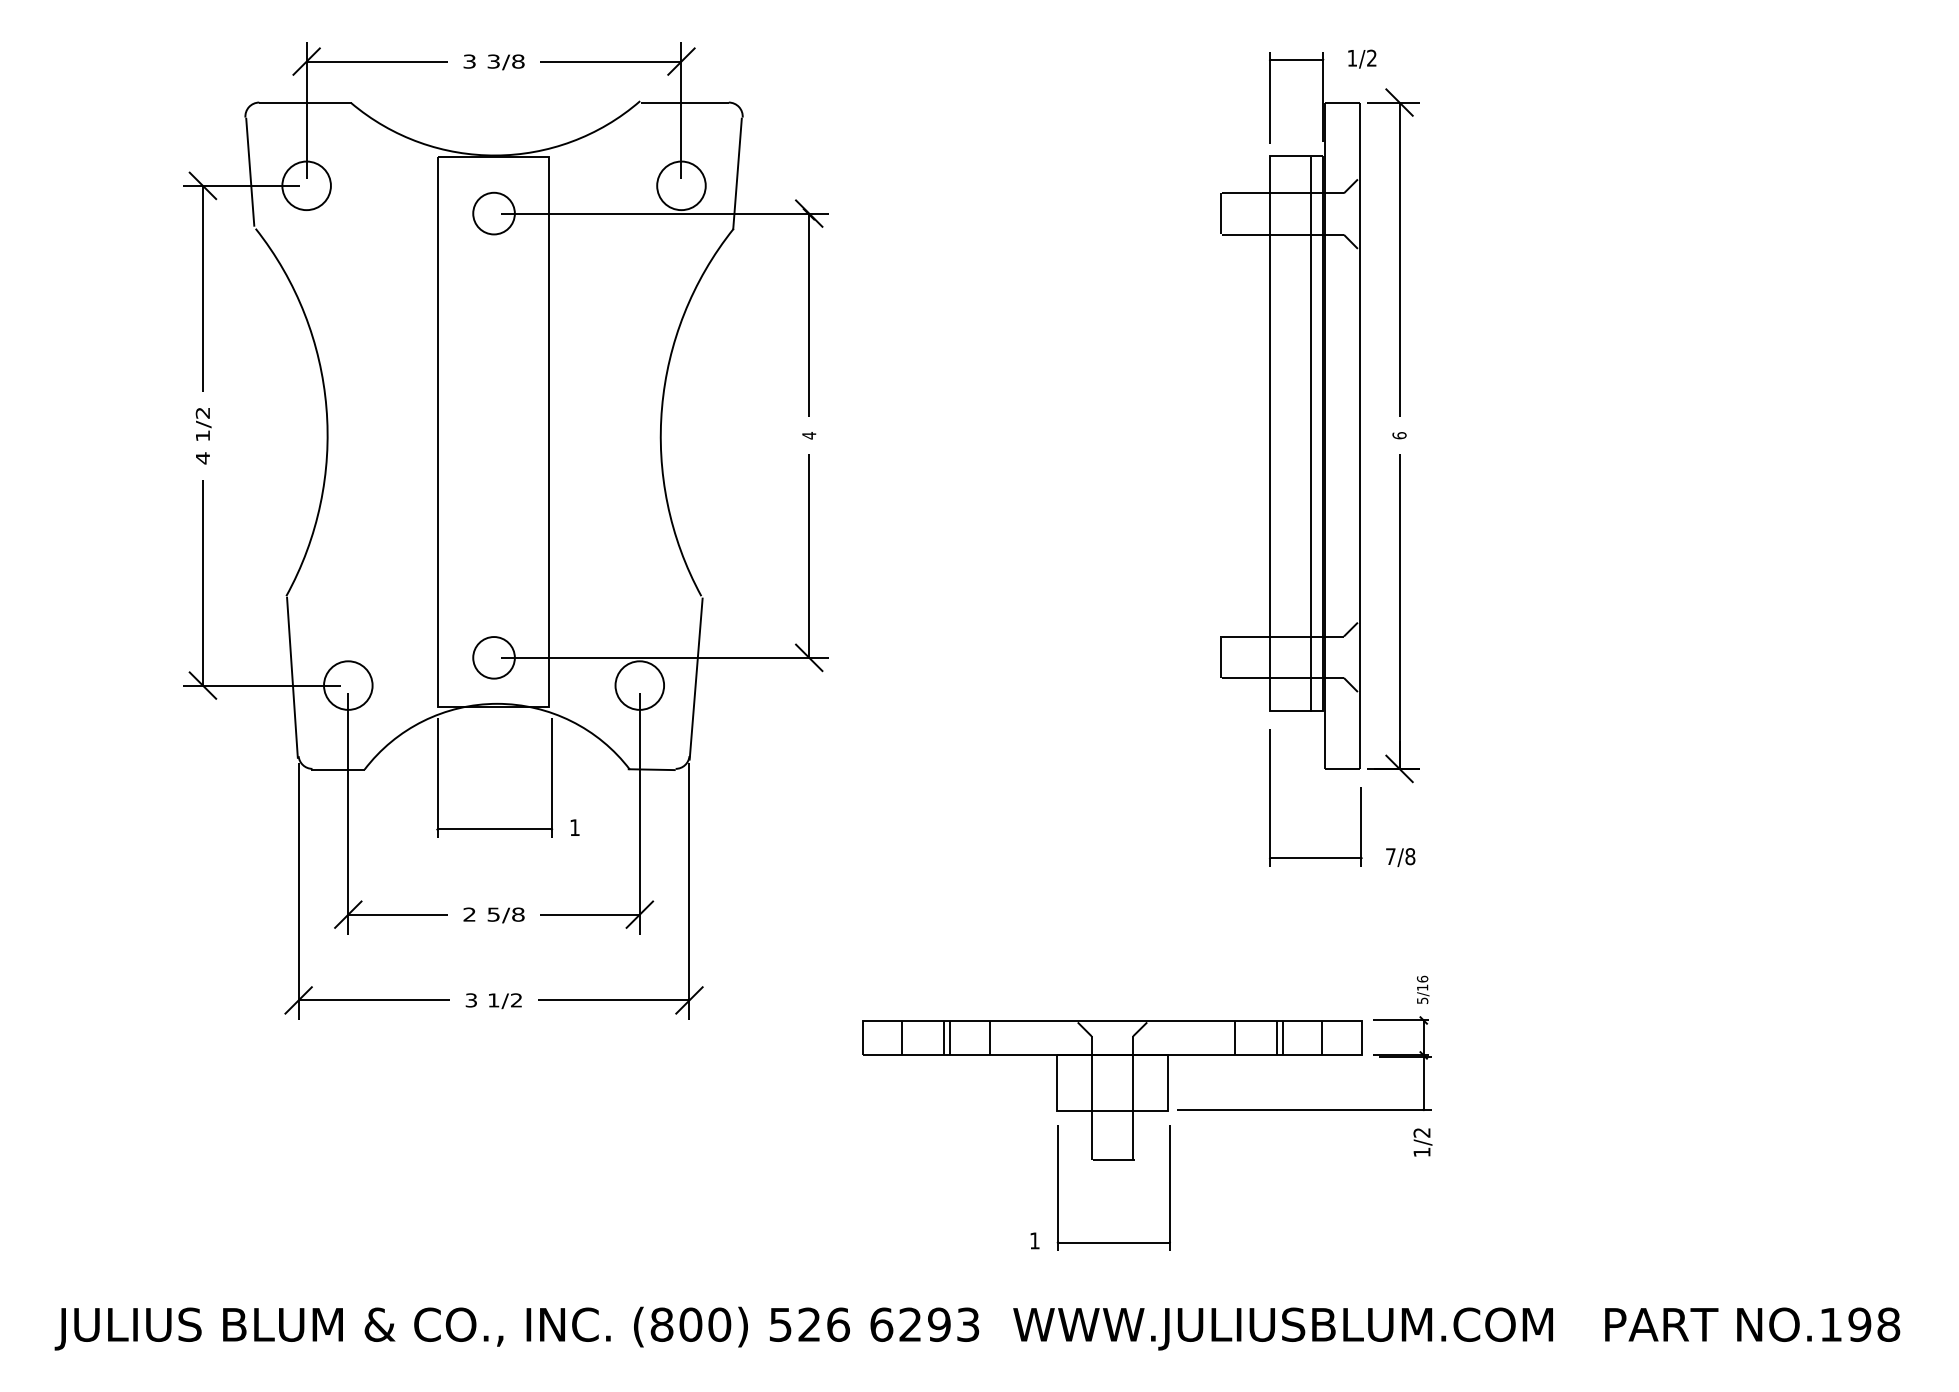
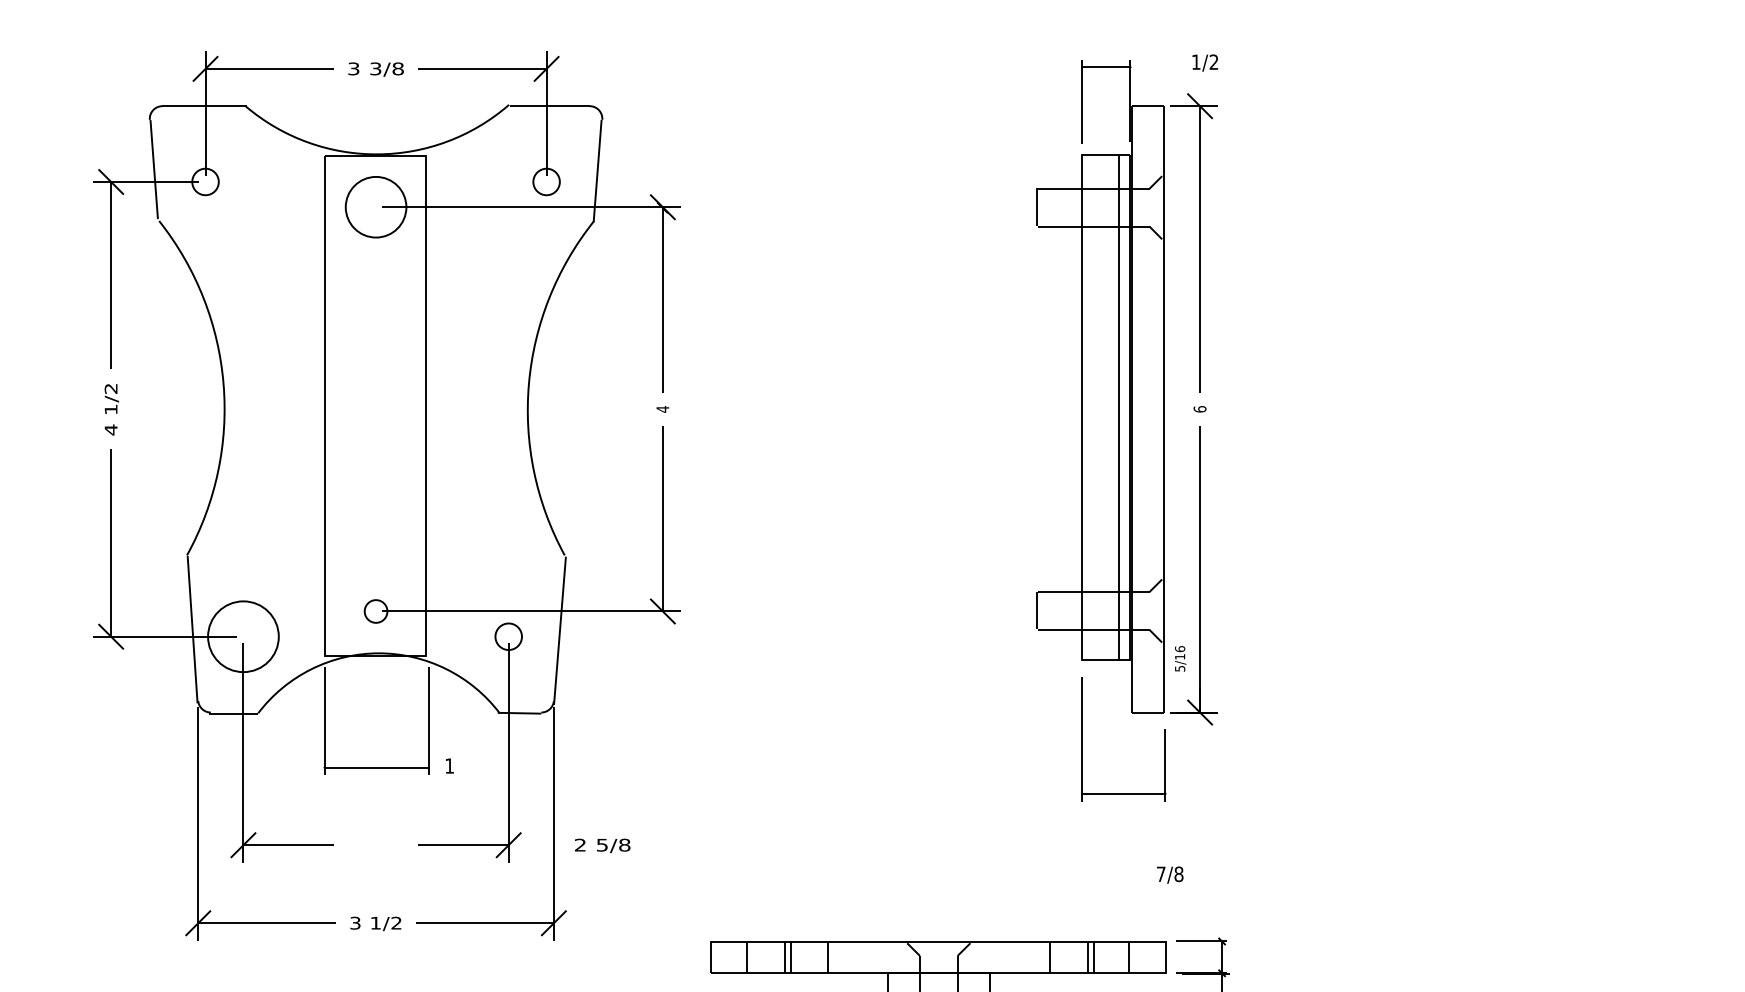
text: (1362, 58) -> (1205, 62), moved
circle: (306, 185) -> (205, 181), size x0.6
circle: (681, 185) -> (546, 181), size x0.6
circle: (493, 213) -> (375, 207), size x1.6
circle: (493, 657) -> (375, 611), size x0.6
circle: (348, 685) -> (243, 636), size x1.6
circle: (639, 685) -> (508, 636), size x0.6
part: (1400, 857) -> (1169, 875), moved
text: (493, 915) -> (602, 845), moved
text: (1423, 989) -> (1180, 658), moved

